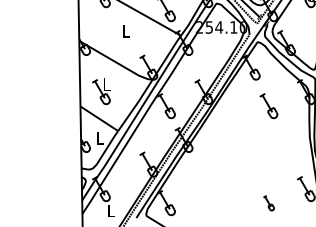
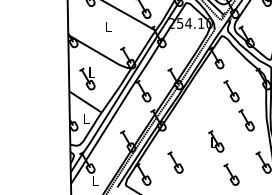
part: (286, 139) -> (246, 119), added
part: (251, 164) -> (216, 141), added
part: (203, 189) -> (175, 162), added
part: (268, 203) -> (231, 174), size x1.67

